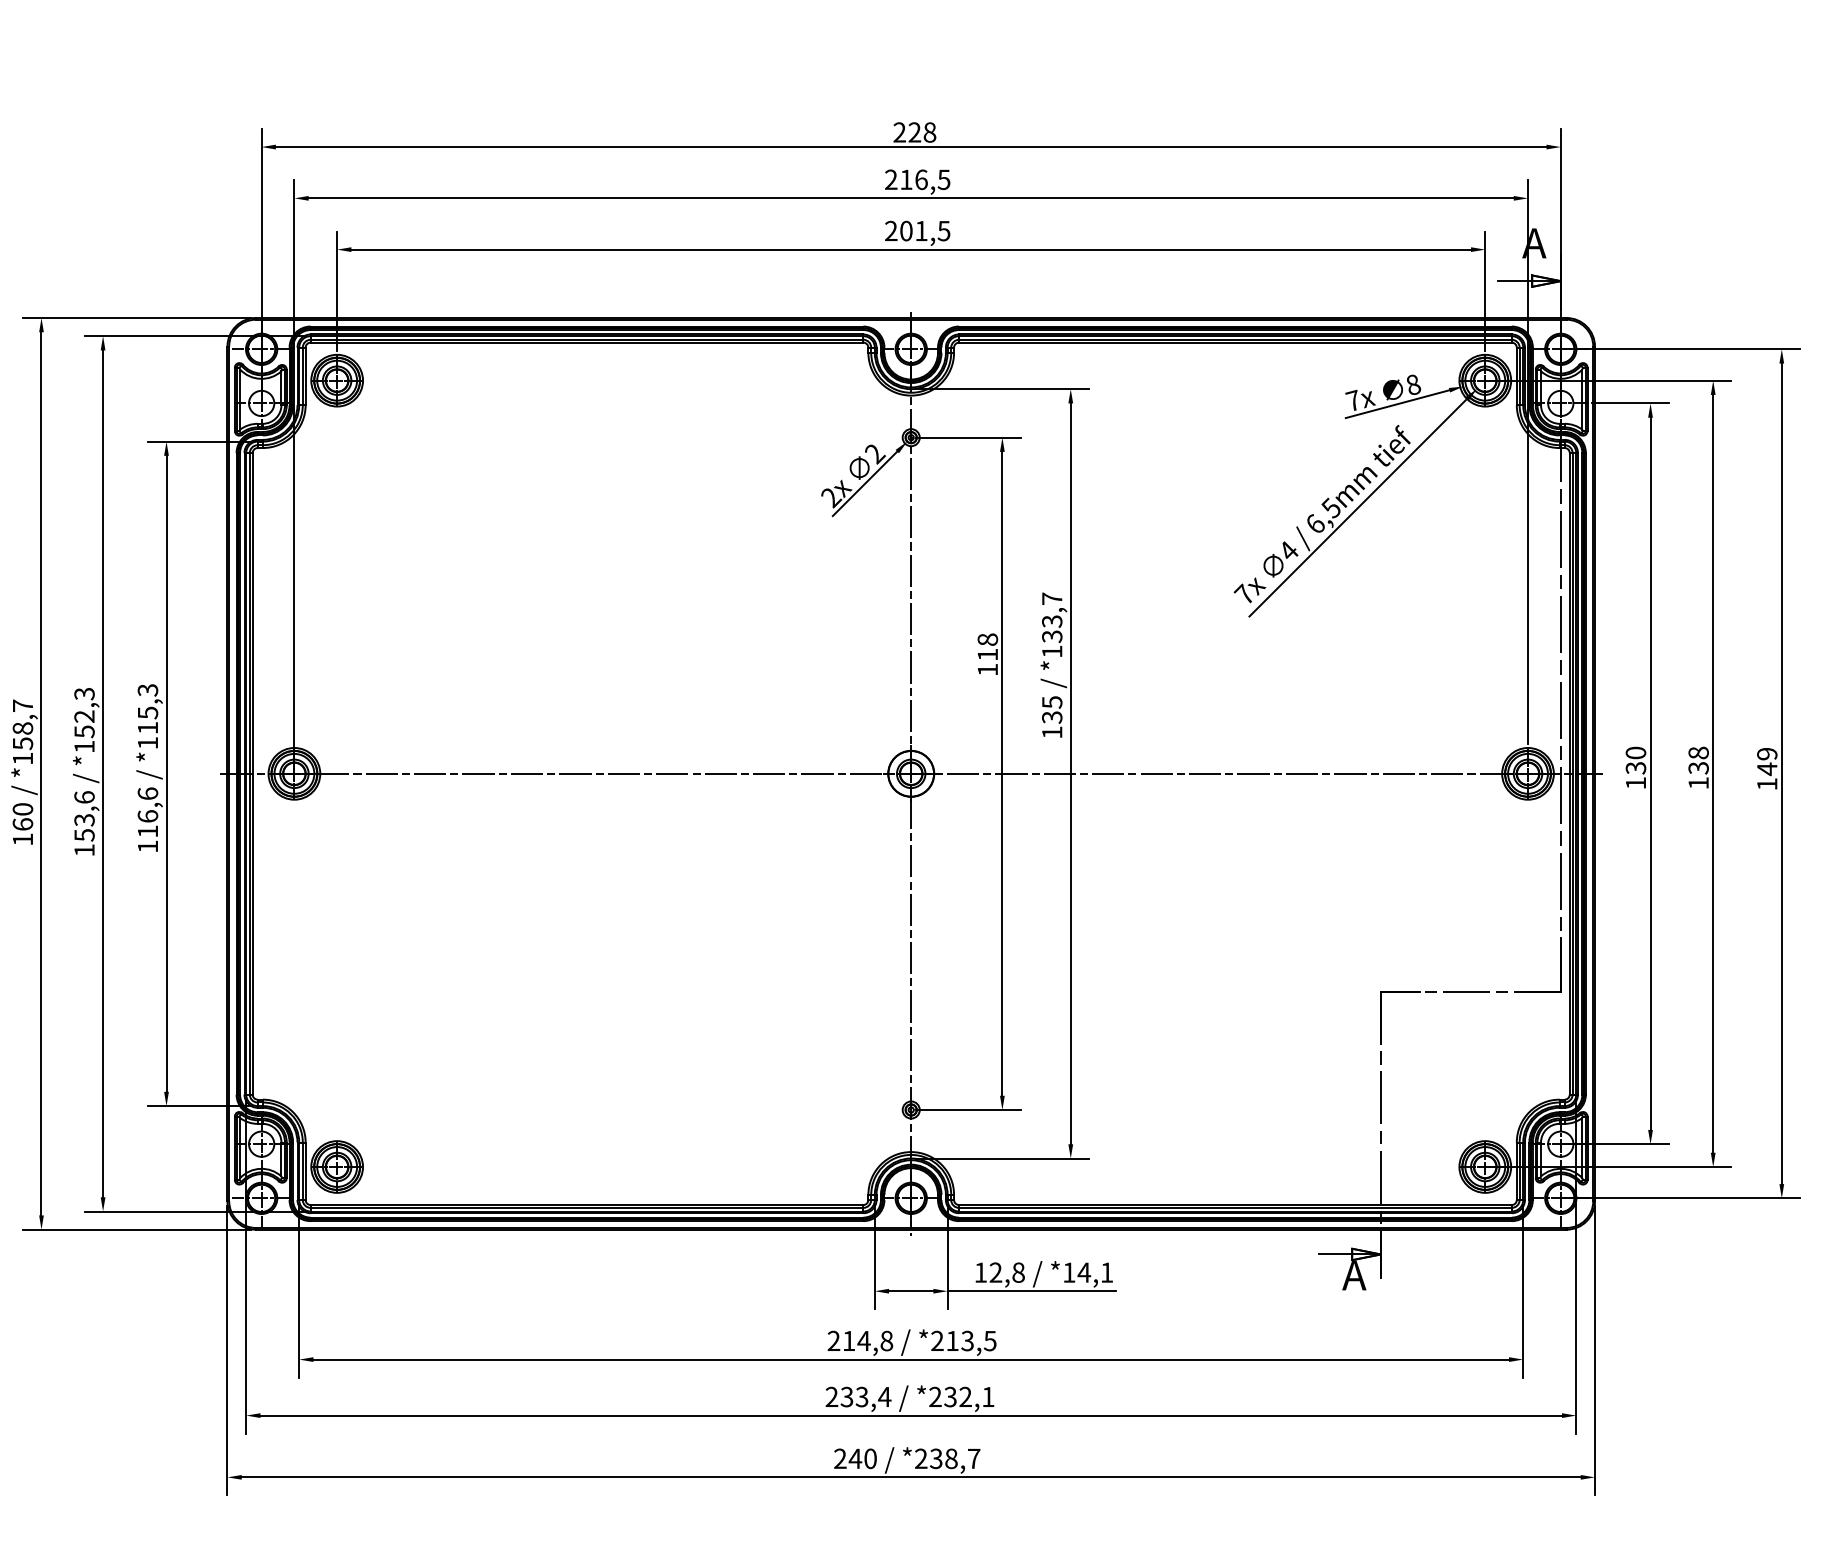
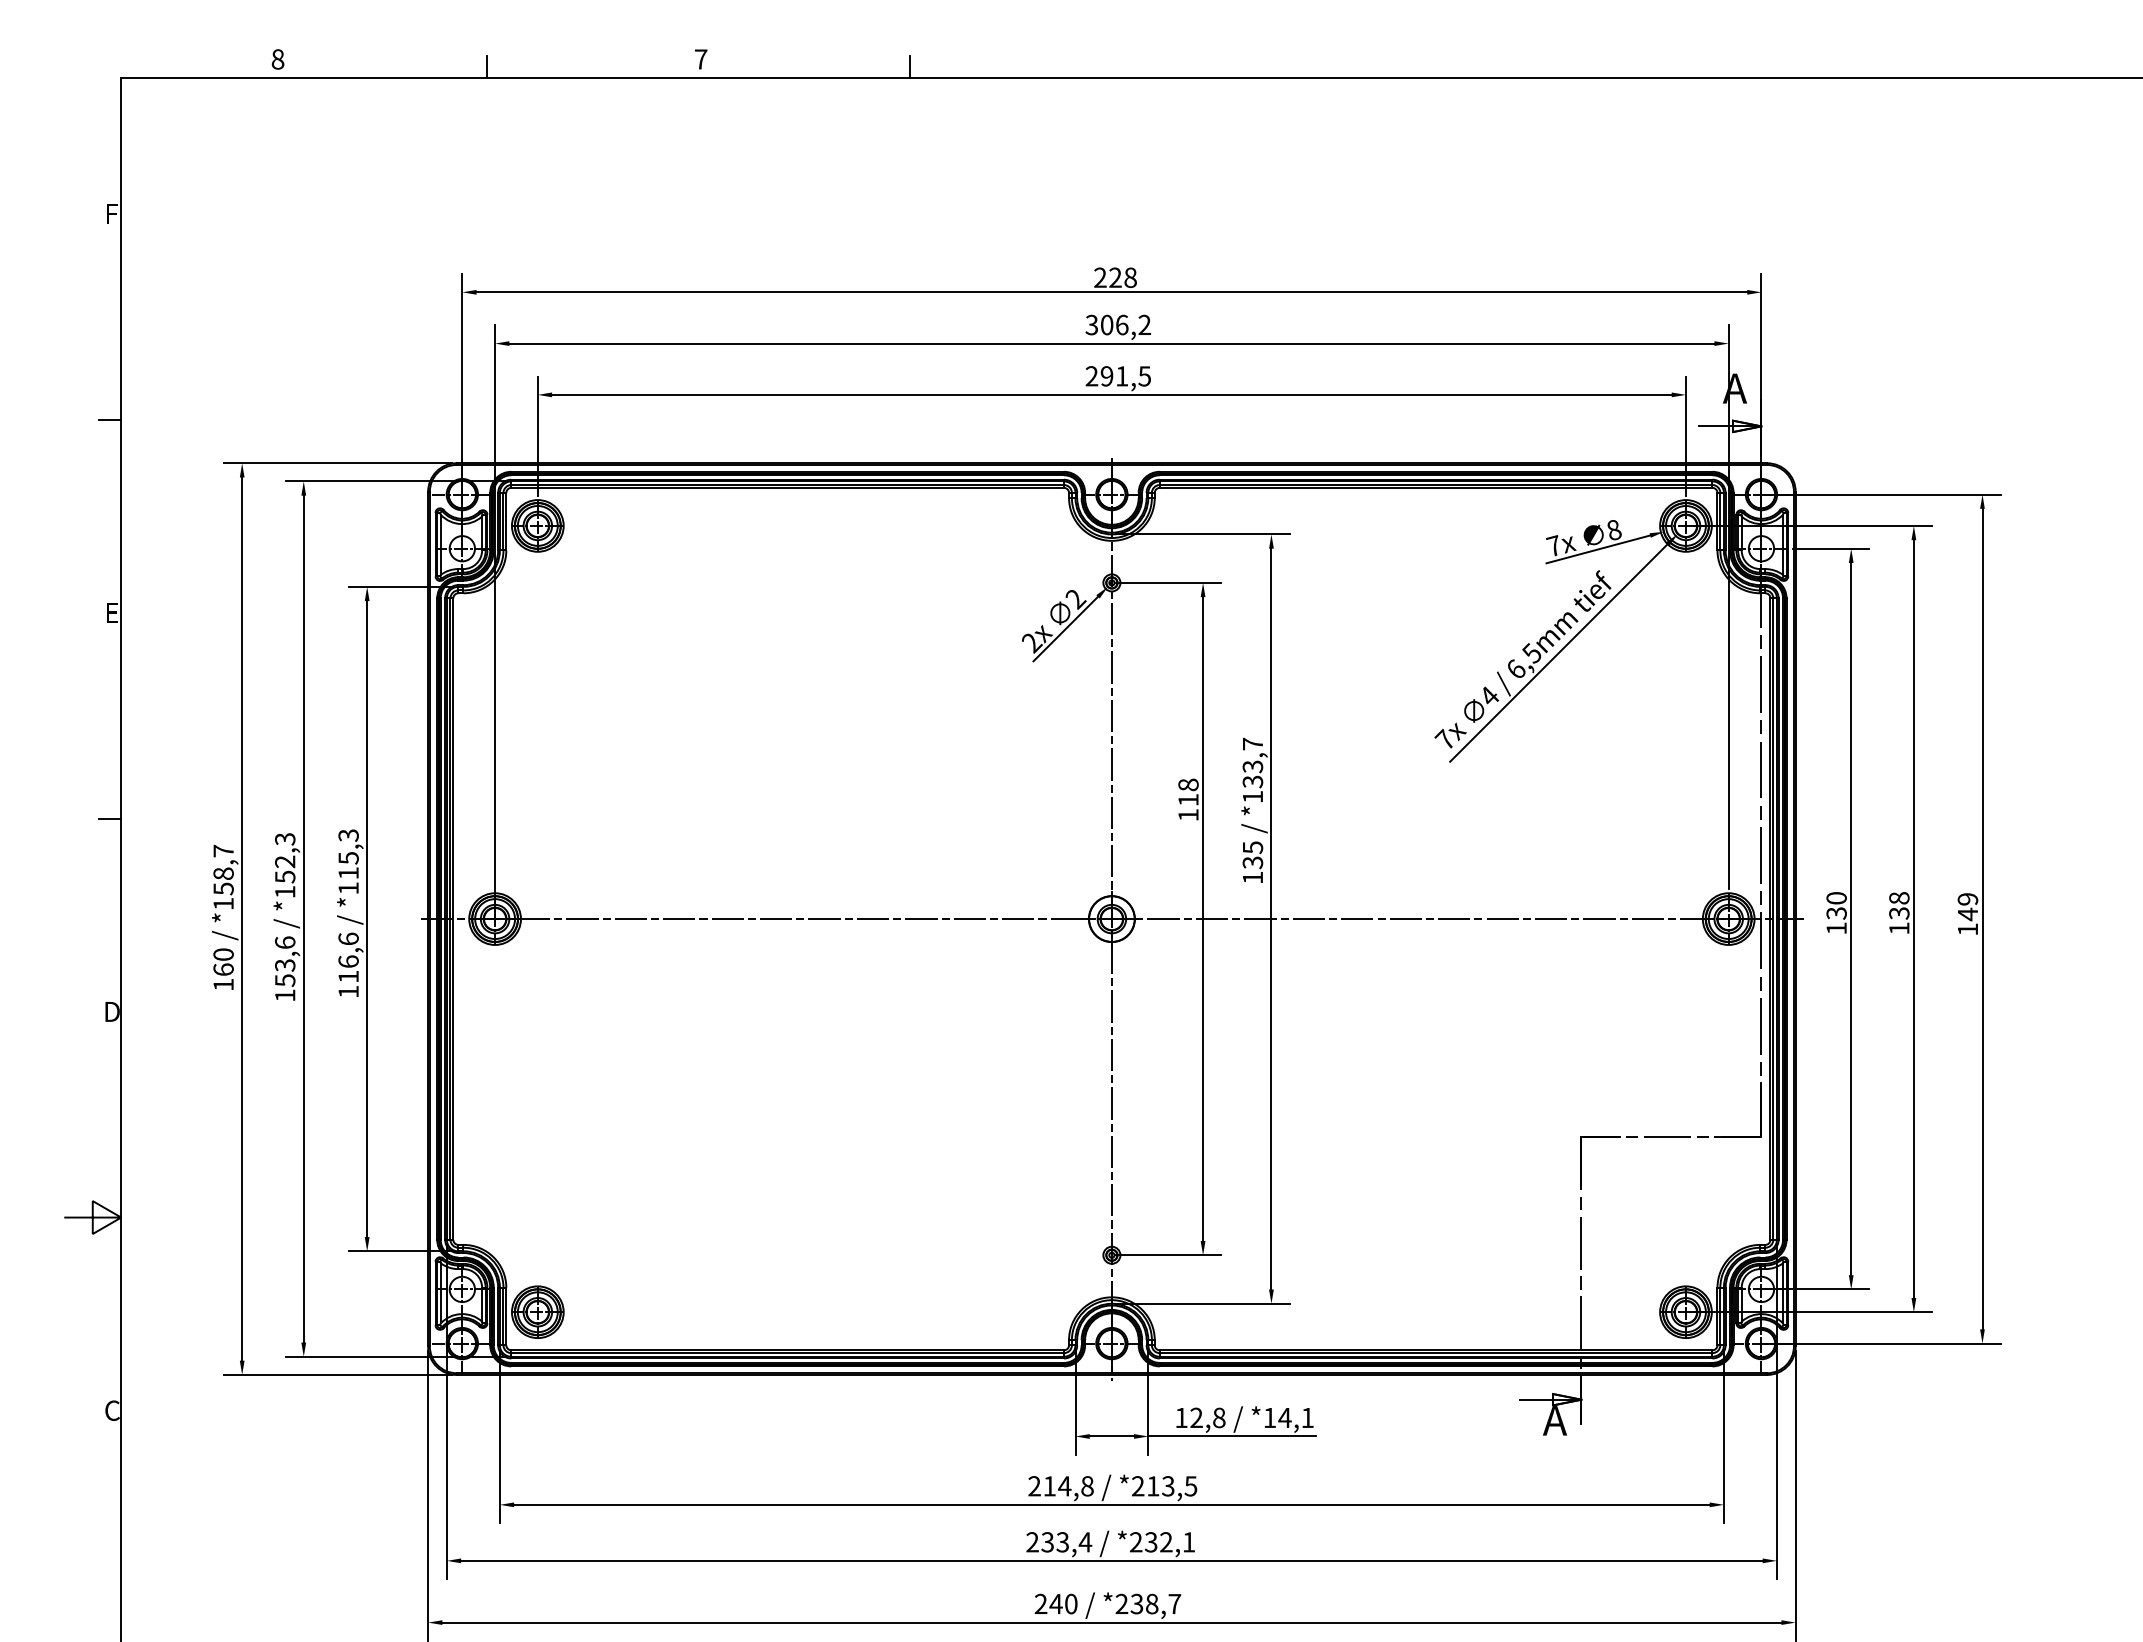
text: (917, 179) -> (1118, 324), 216,5 -> 306,2
text: (905, 231) -> (1106, 376), 201,5 -> 291,5

